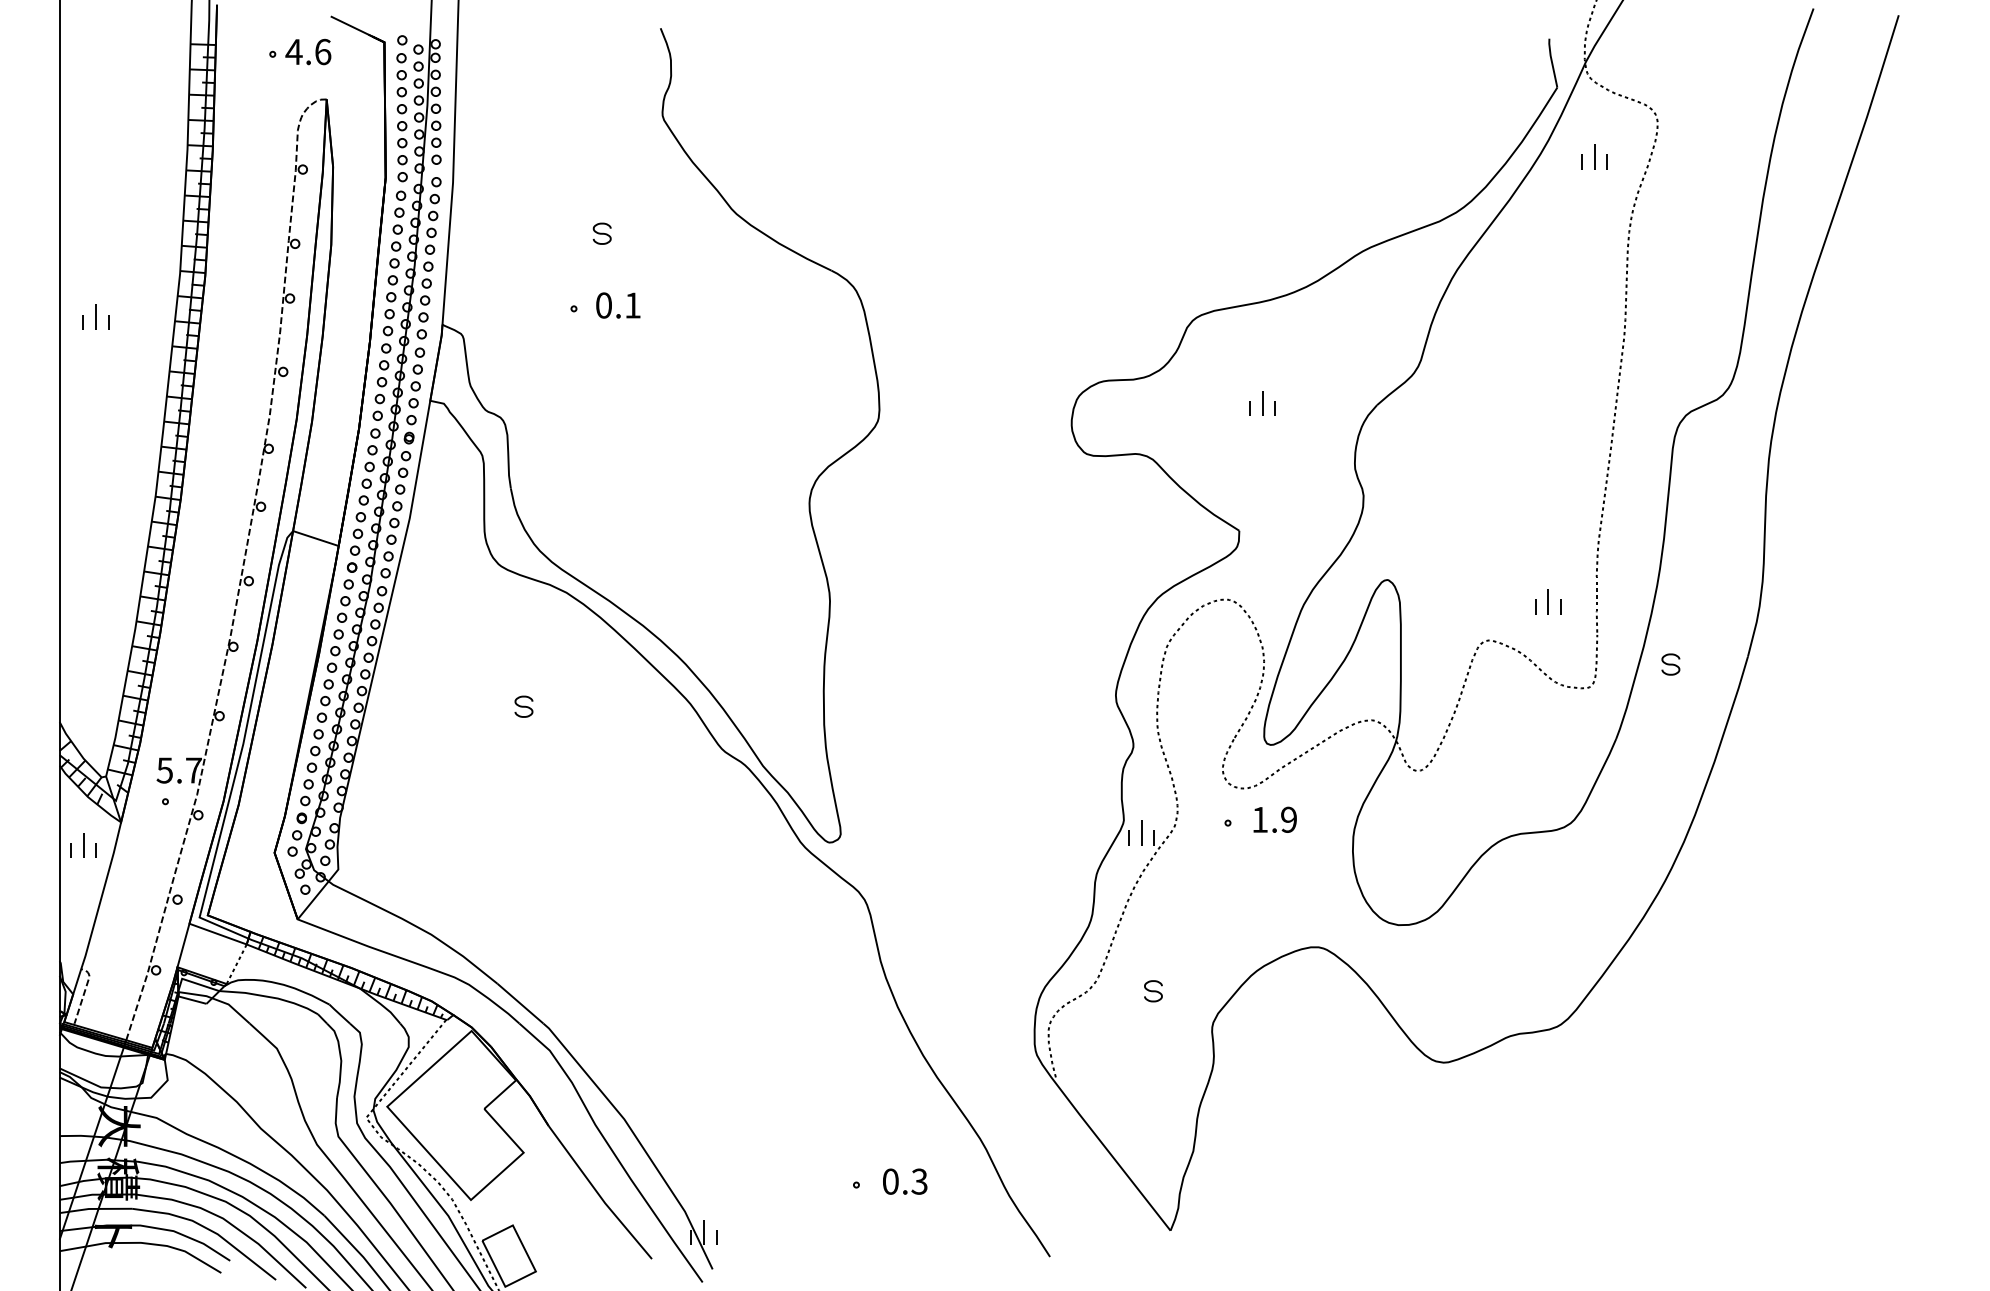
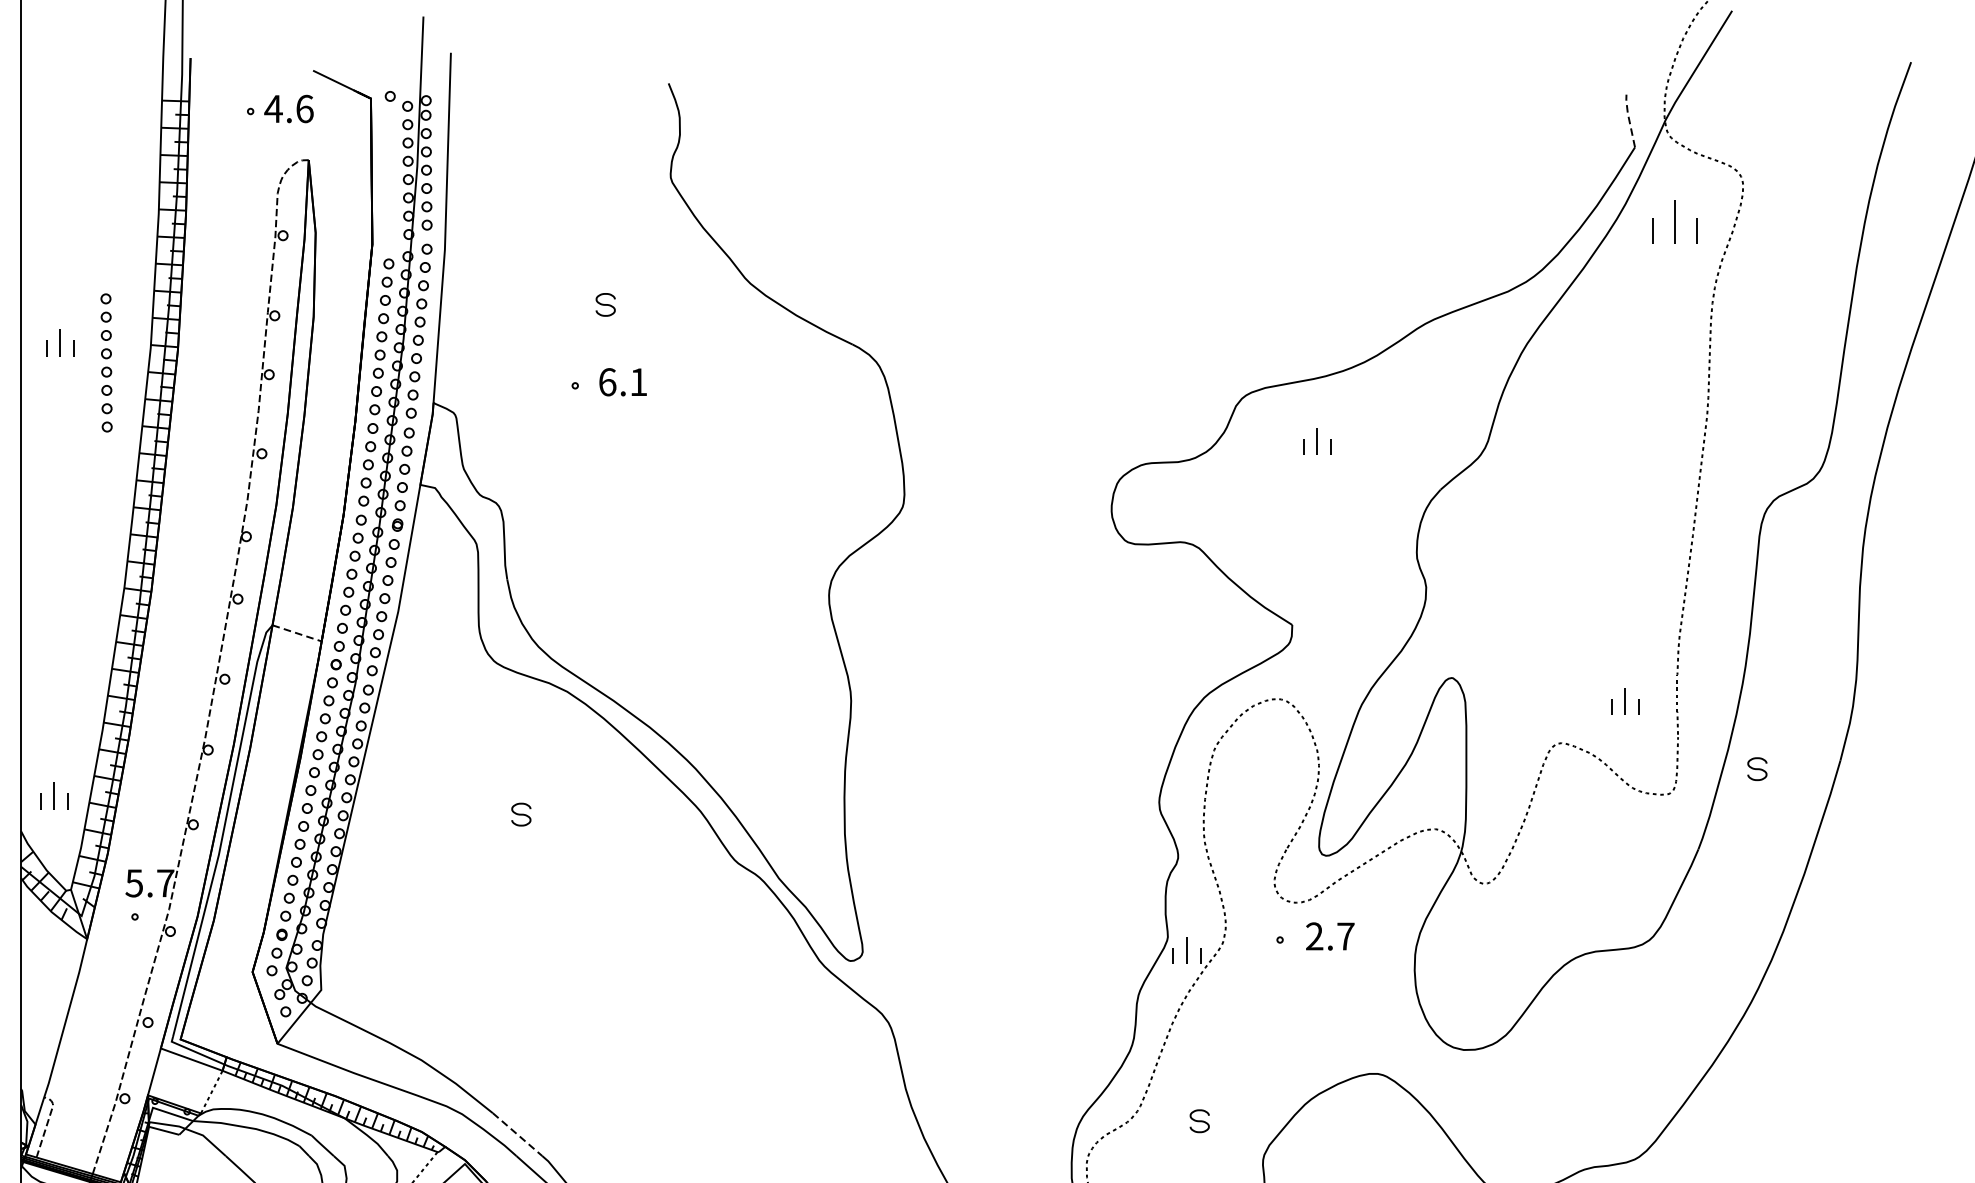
line: (1551, 61) -> (1628, 119), solid -> dashed
part: (401, 117) -> (105, 362), moved
part: (1594, 156) -> (1675, 221), size x1.6
text: (604, 305) -> (608, 382), 0.1 -> 6.1
part: (95, 316) -> (59, 342), moved
part: (1262, 403) -> (1317, 441), moved
line: (315, 538) -> (296, 633), solid -> dashed
text: (1274, 819) -> (1330, 936), 1.9 -> 2.7
part: (83, 845) -> (54, 796), moved
line: (520, 1004) -> (517, 1135), solid -> dashed

